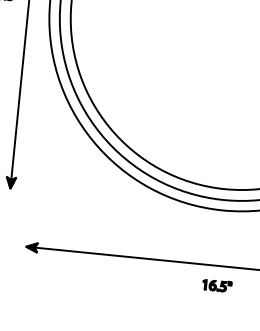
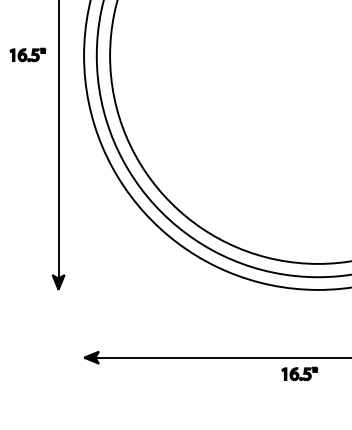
part: (217, 285) -> (299, 373), moved

